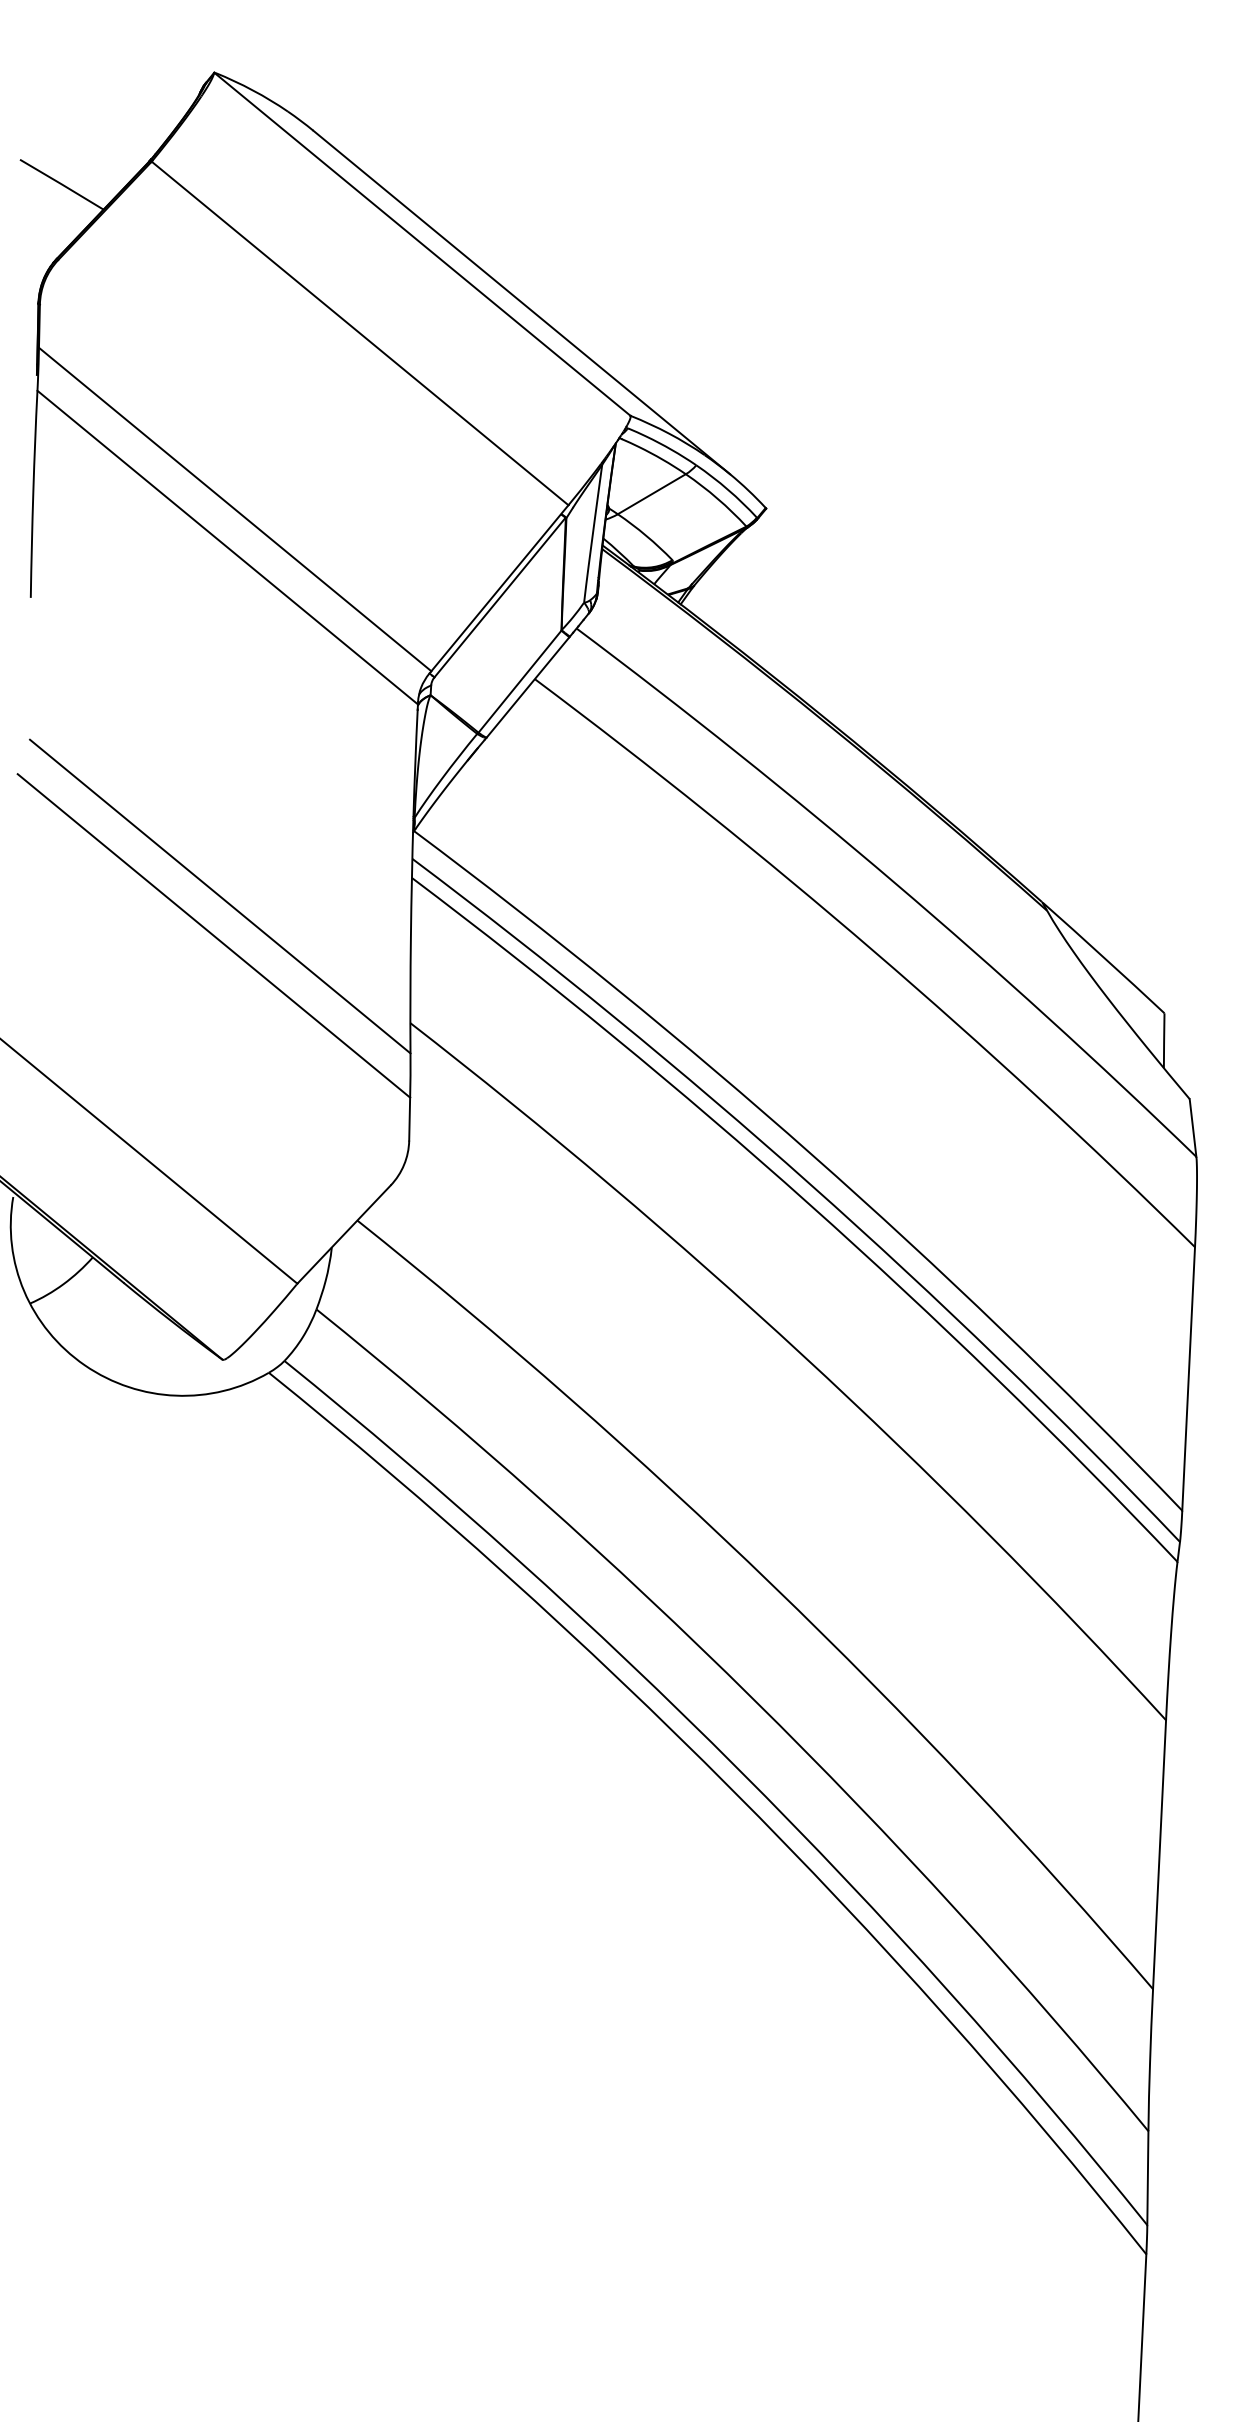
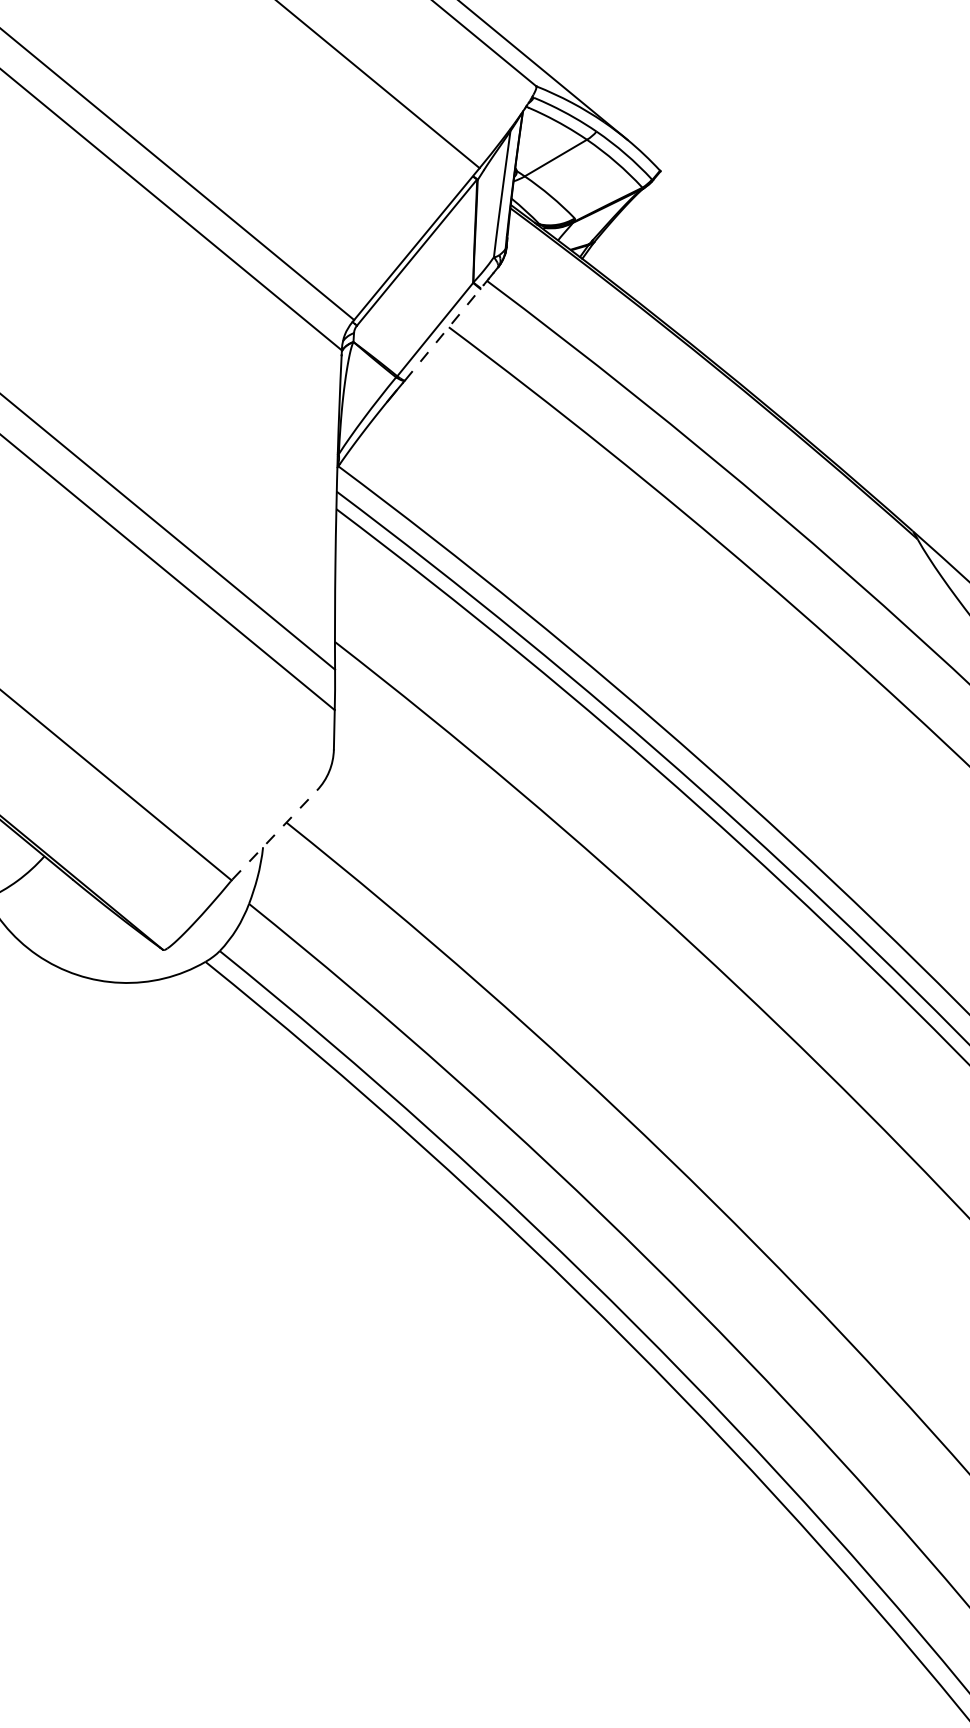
line: (529, 685) -> (443, 333), solid -> dashed
line: (344, 1233) -> (274, 834), solid -> dashed

